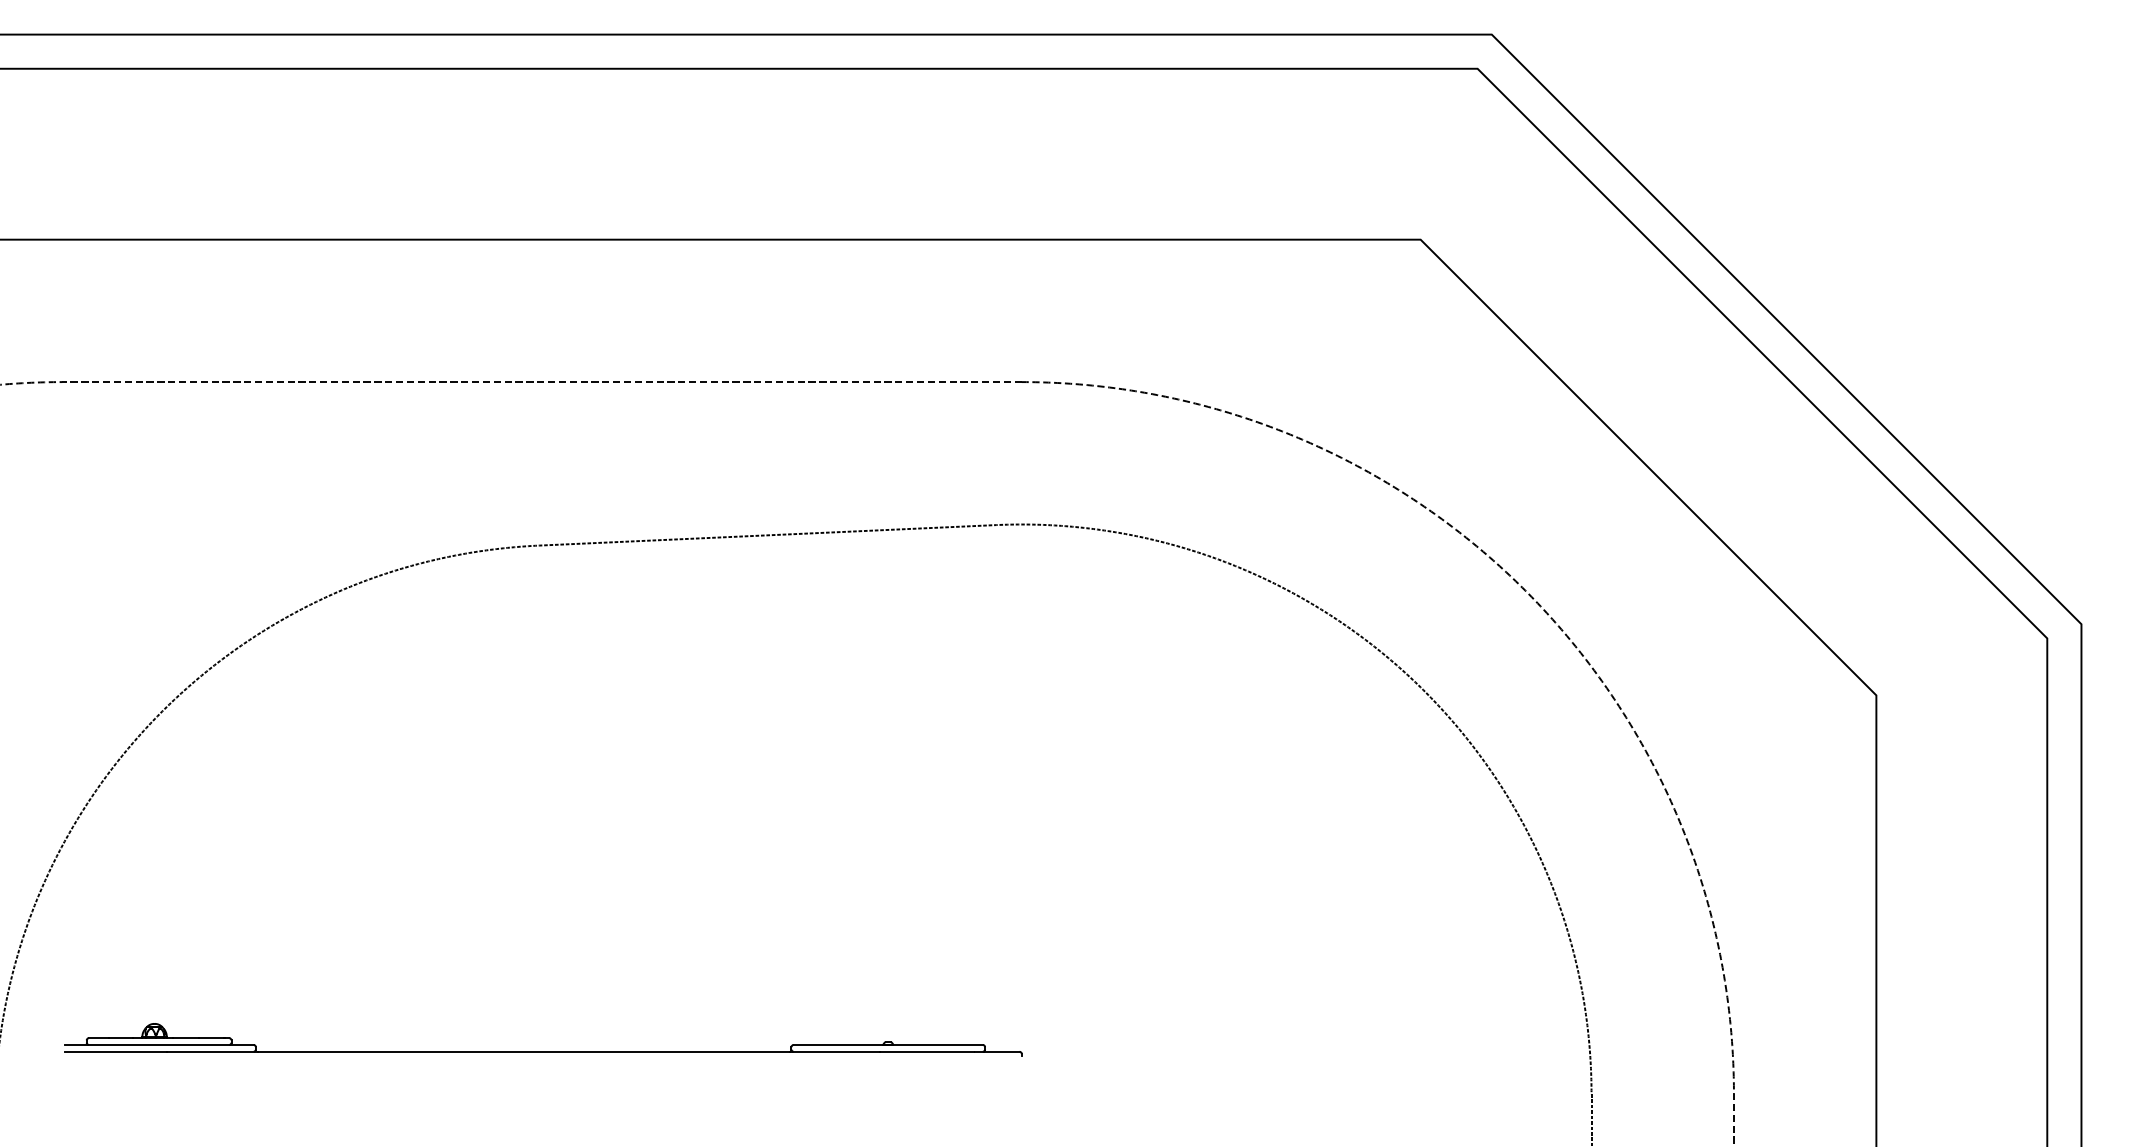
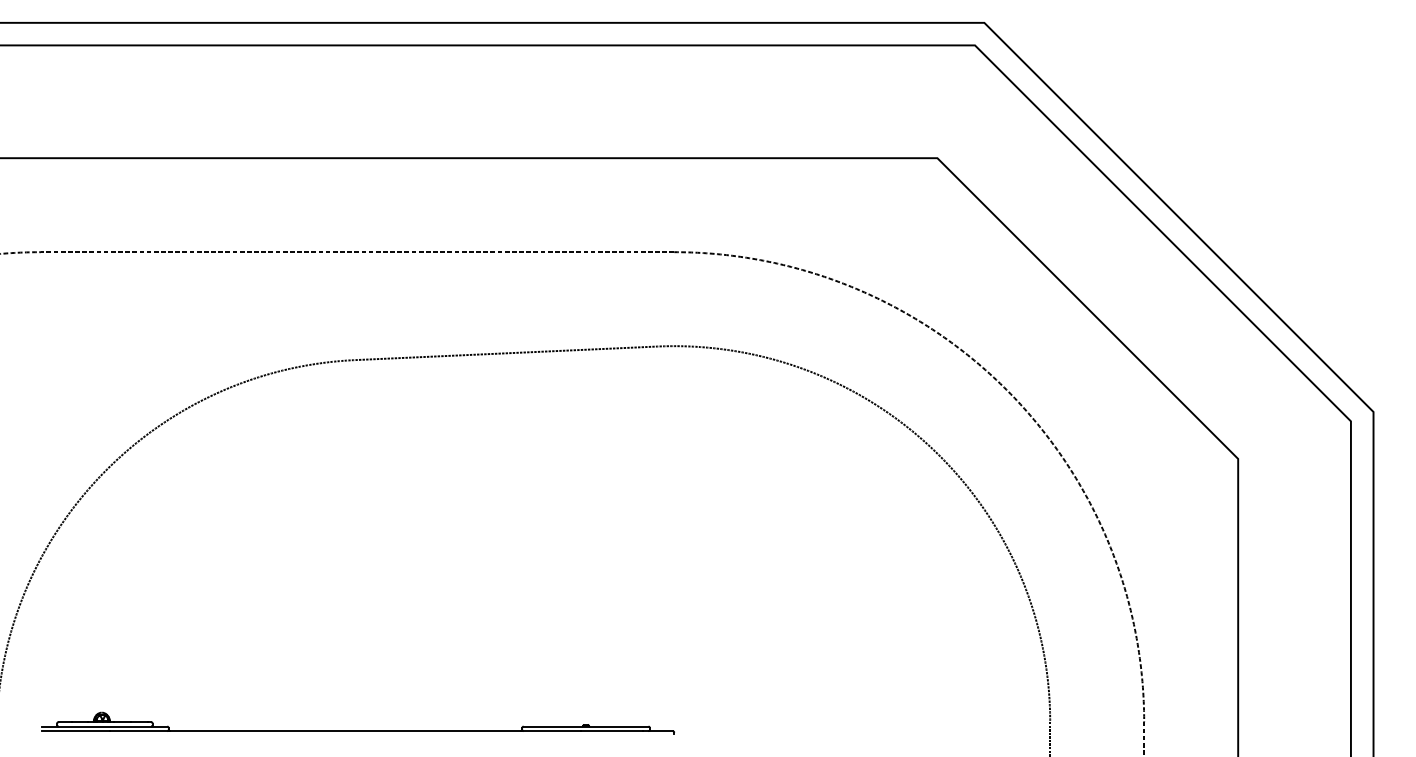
part: (541, 1050) -> (357, 730), moved

